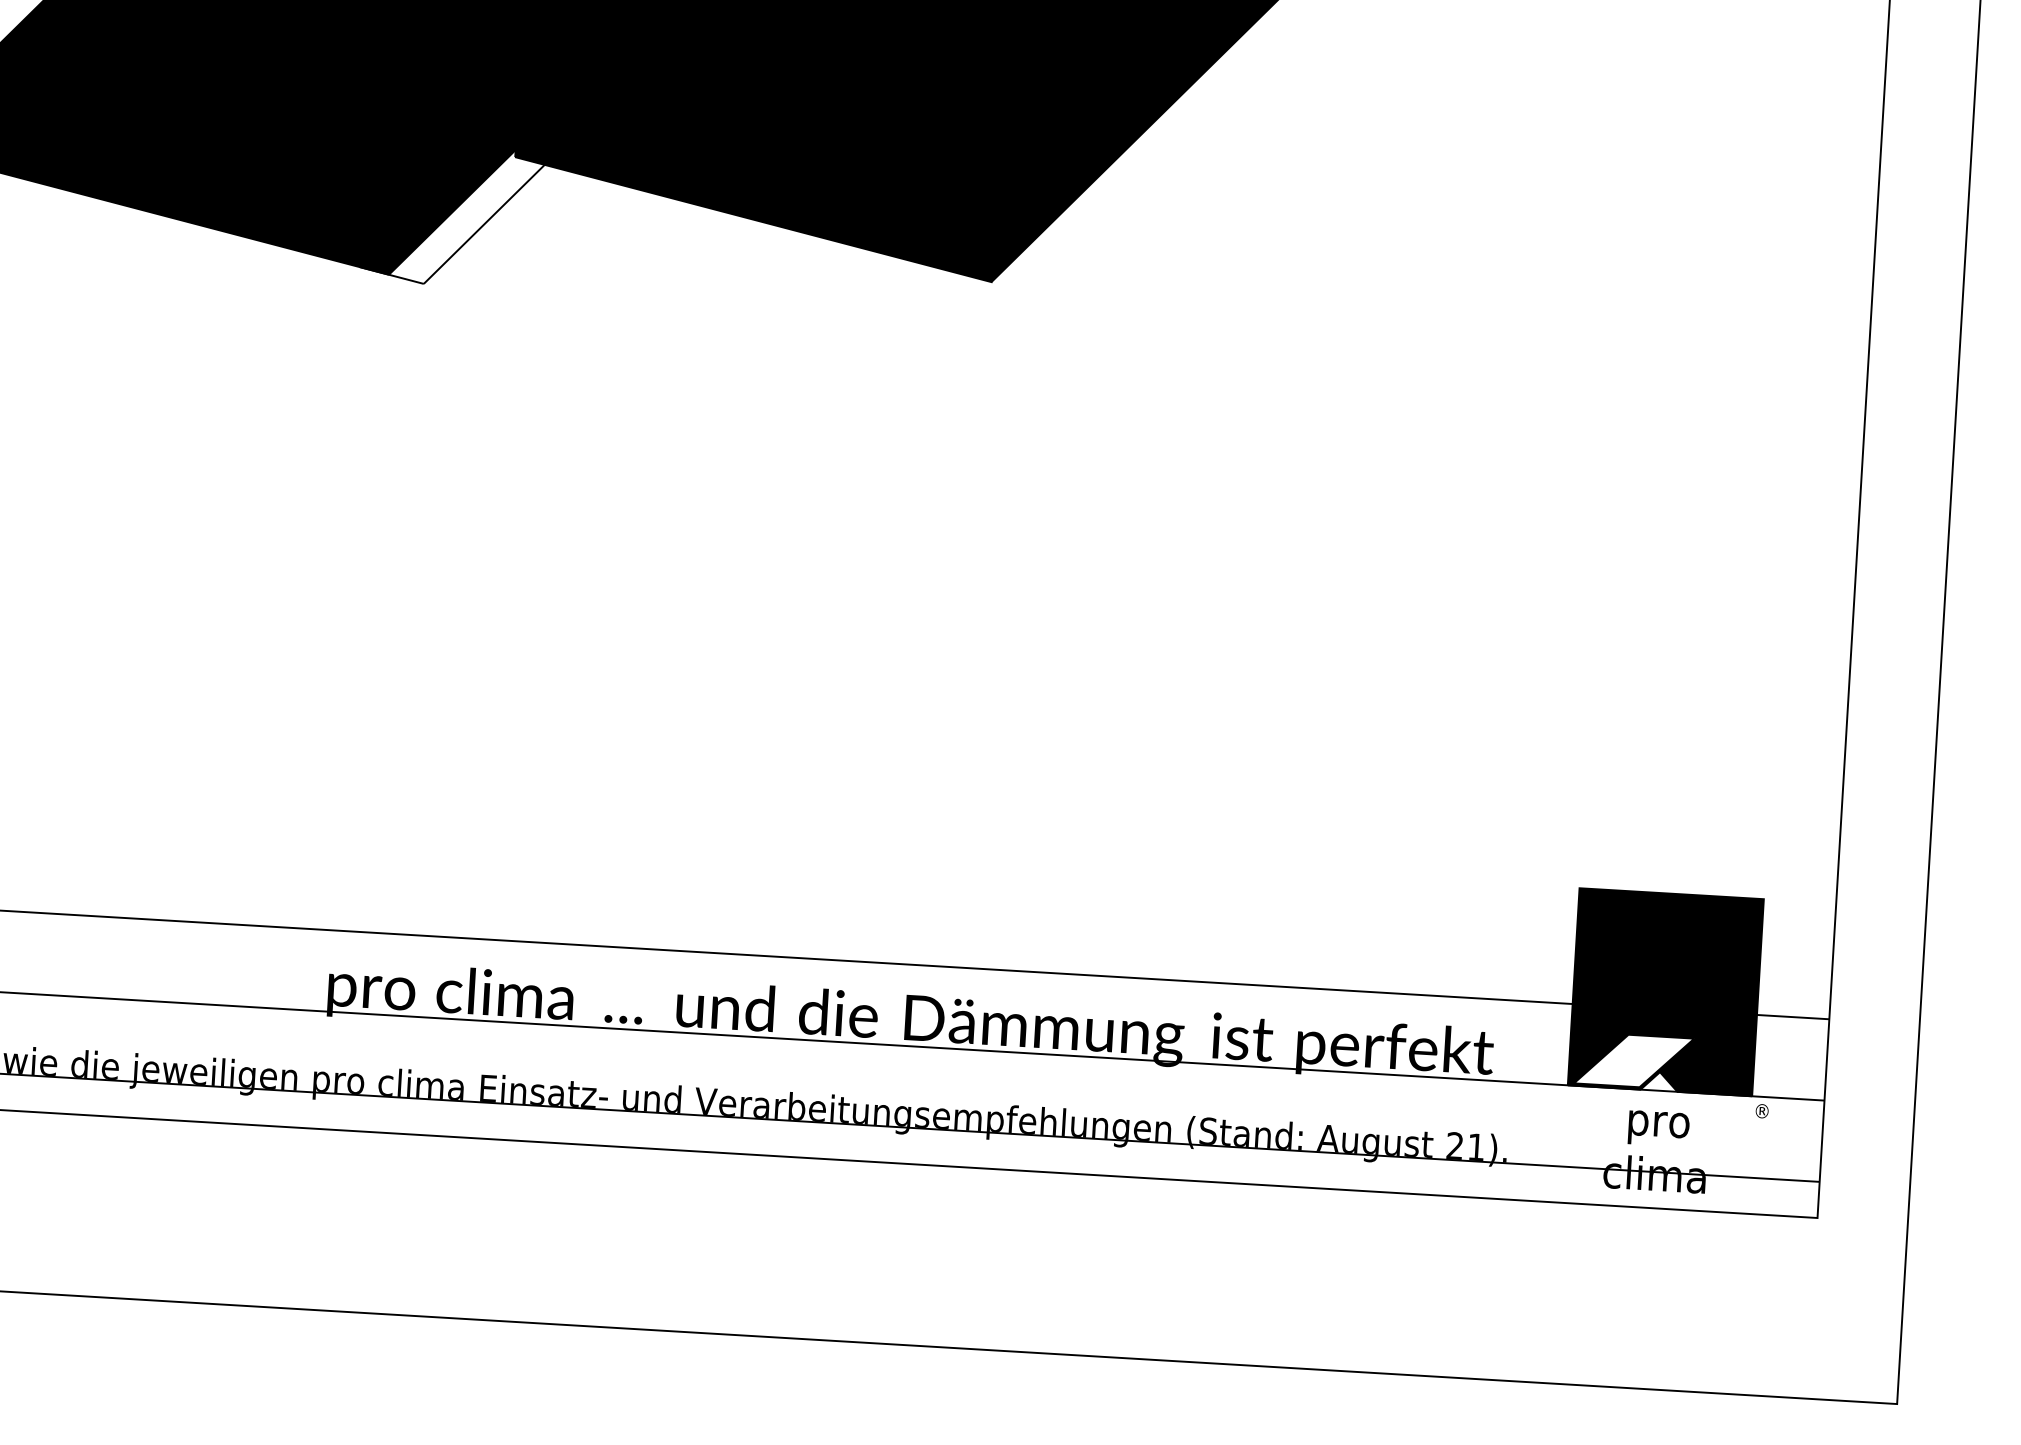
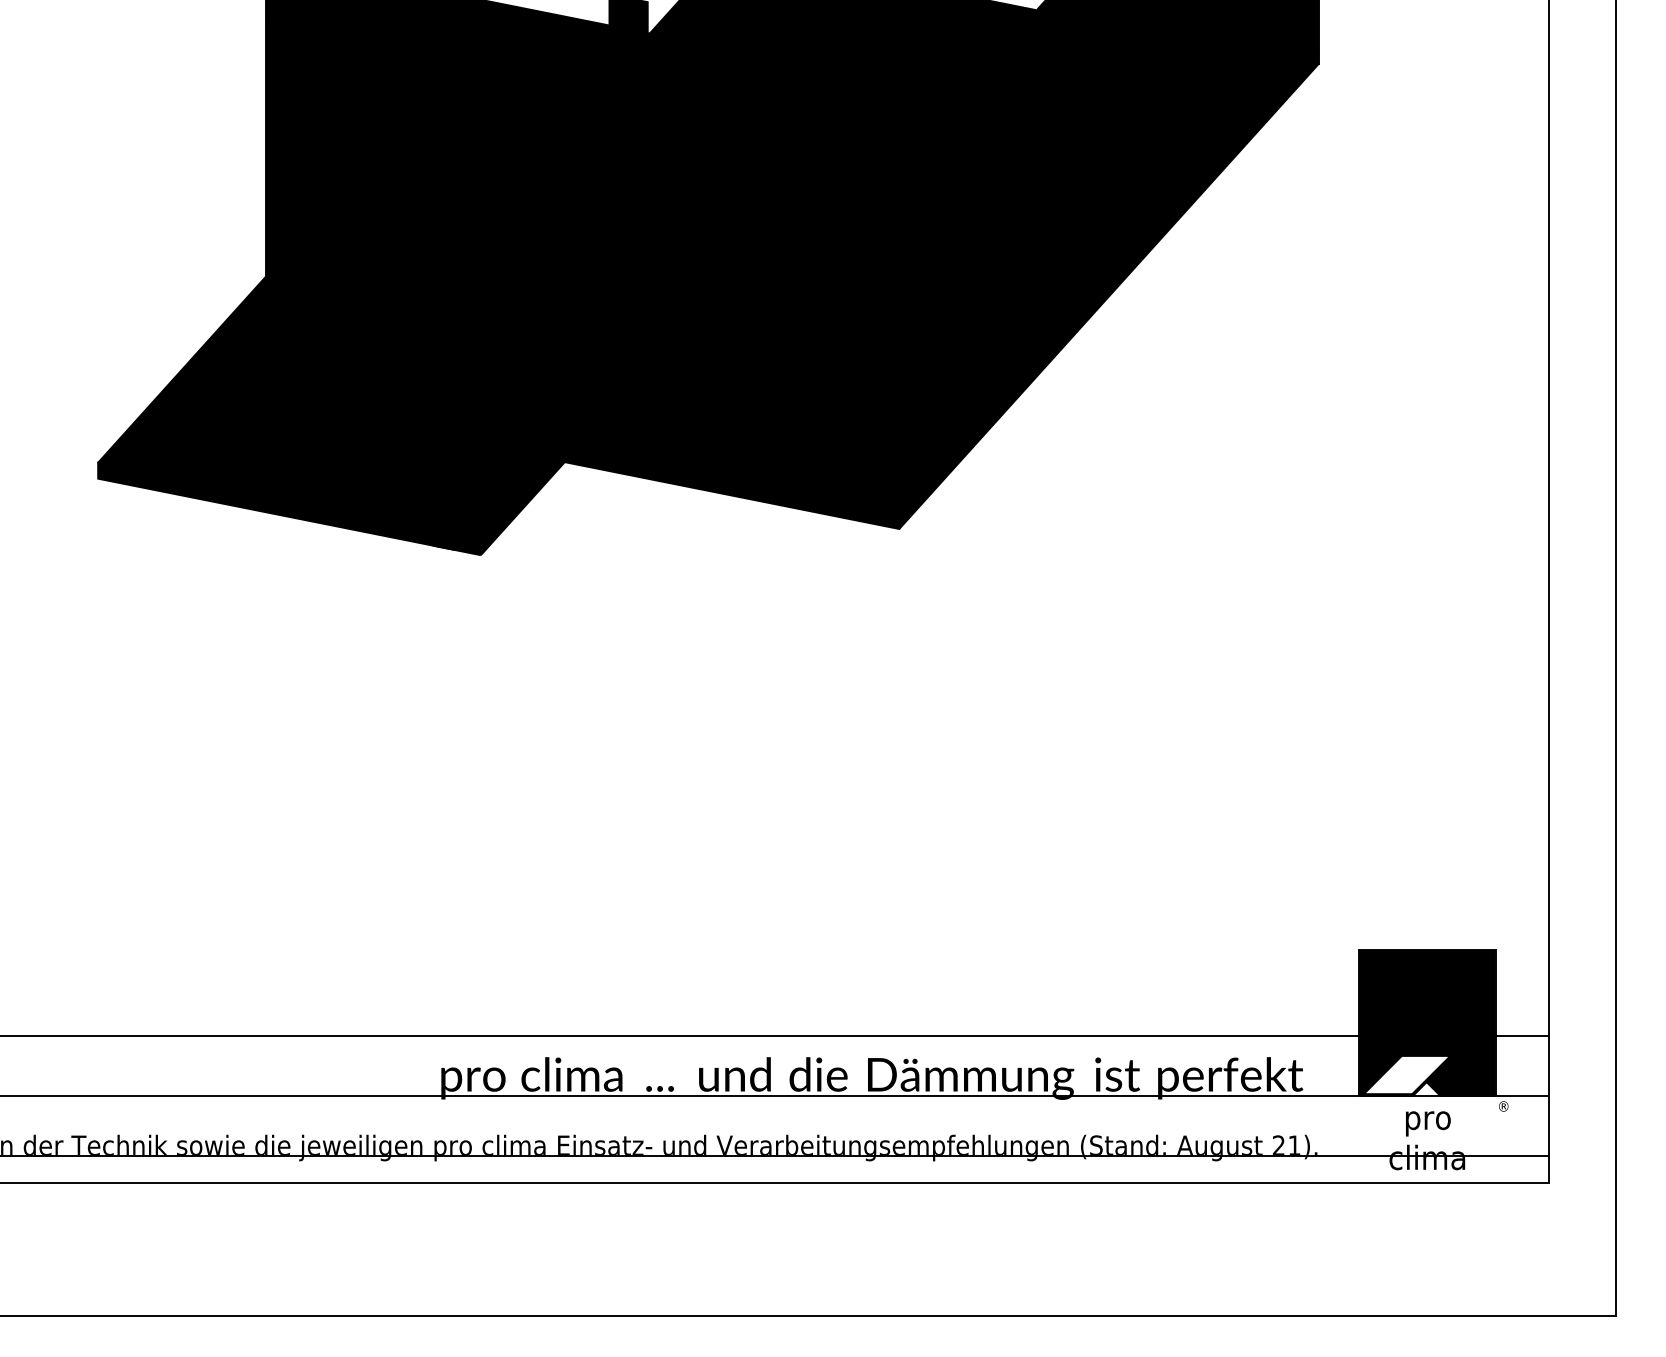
fill: (466, 216) -> (509, 503), added

